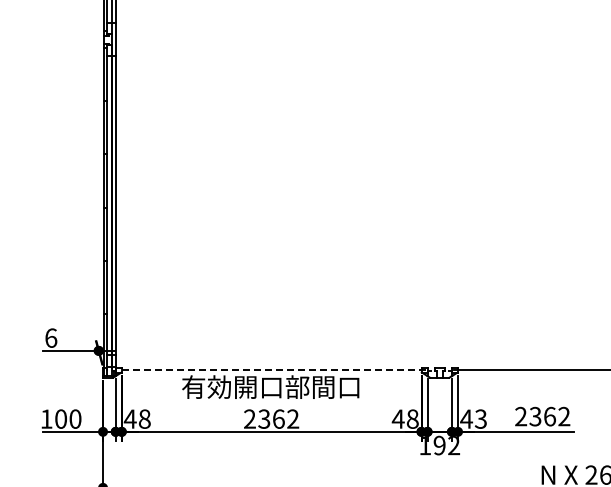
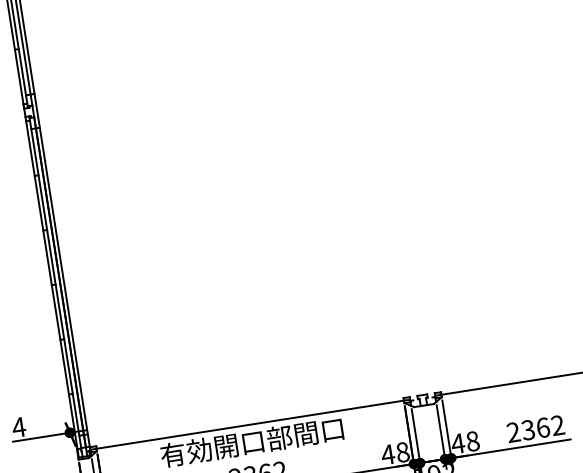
text: (50, 337) -> (18, 426), 6 -> 4
line: (271, 370) -> (250, 425), dashed -> solid
text: (480, 418) -> (472, 440), 43 -> 48

